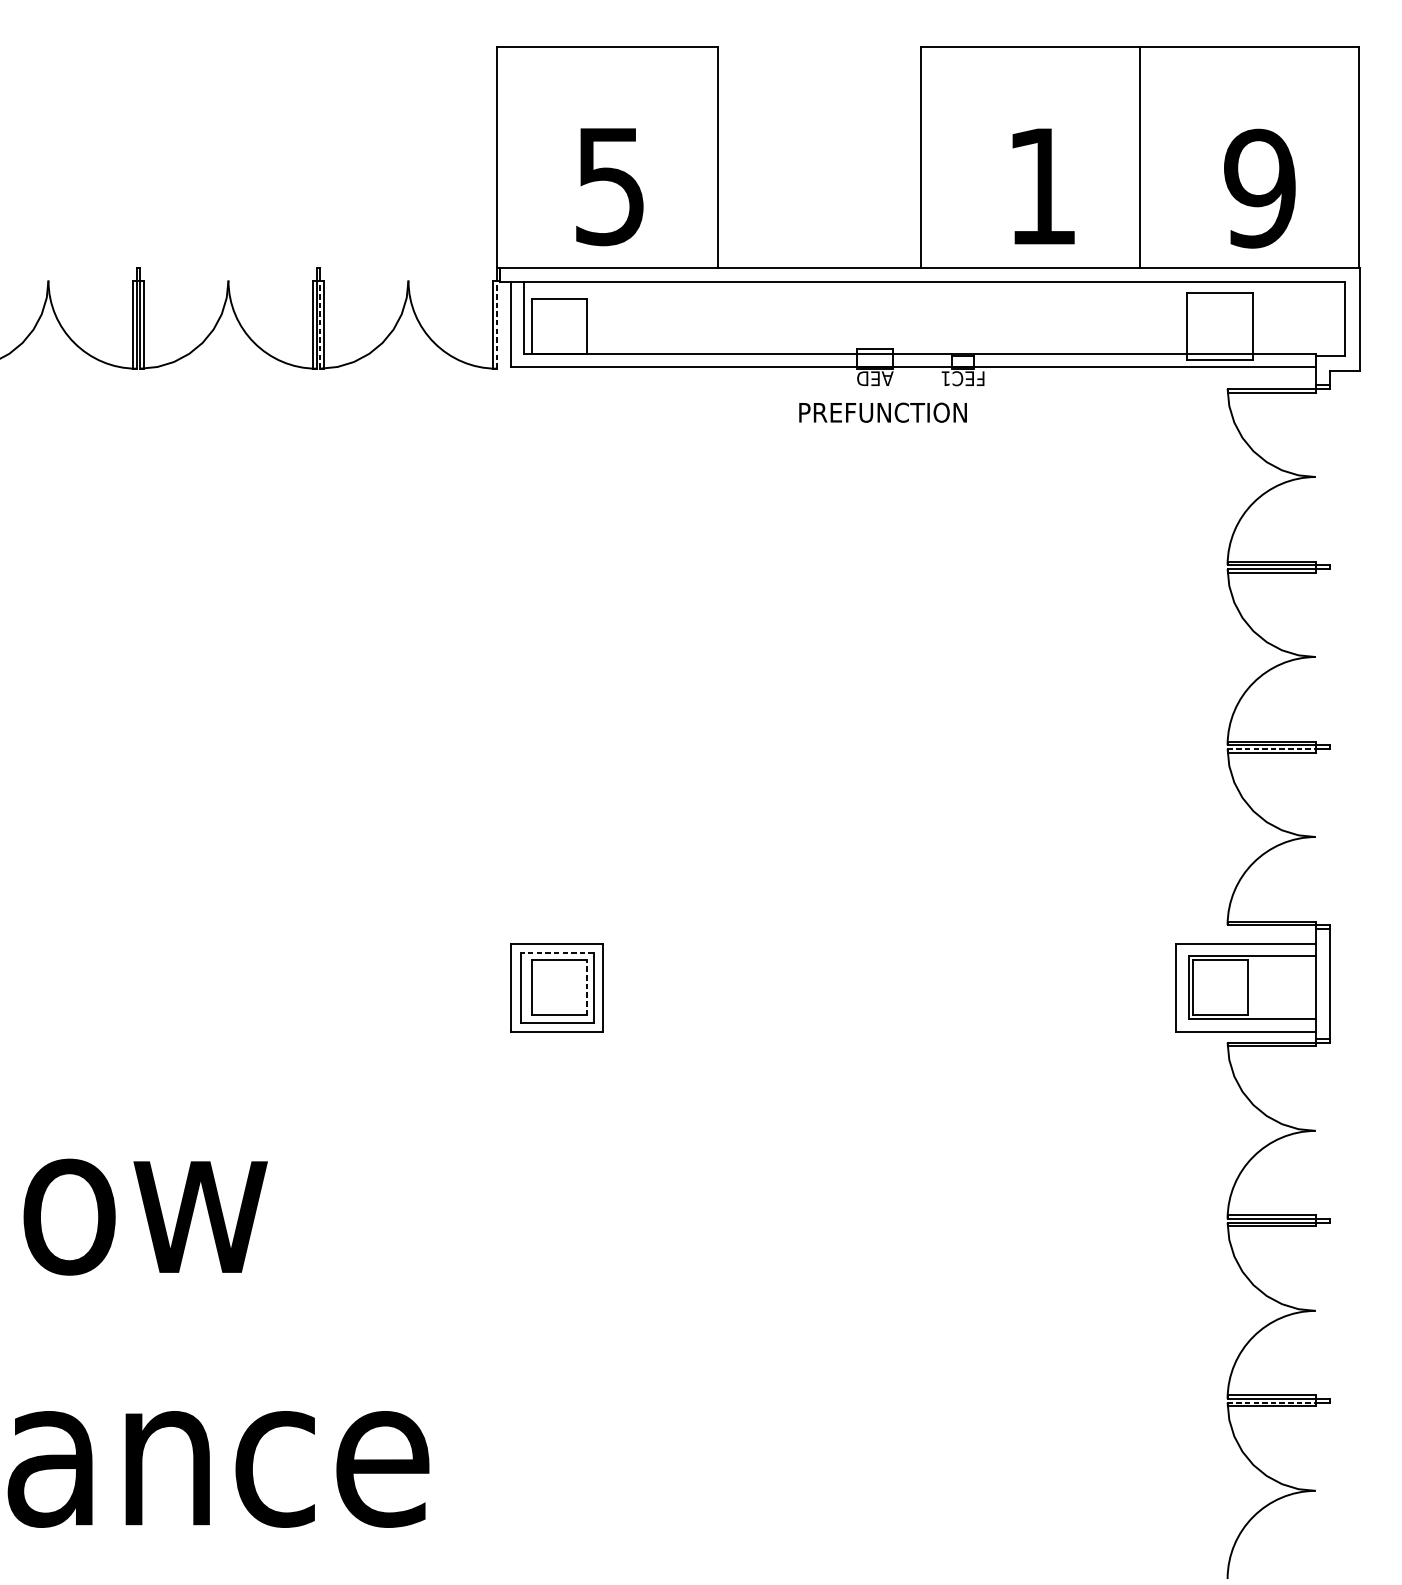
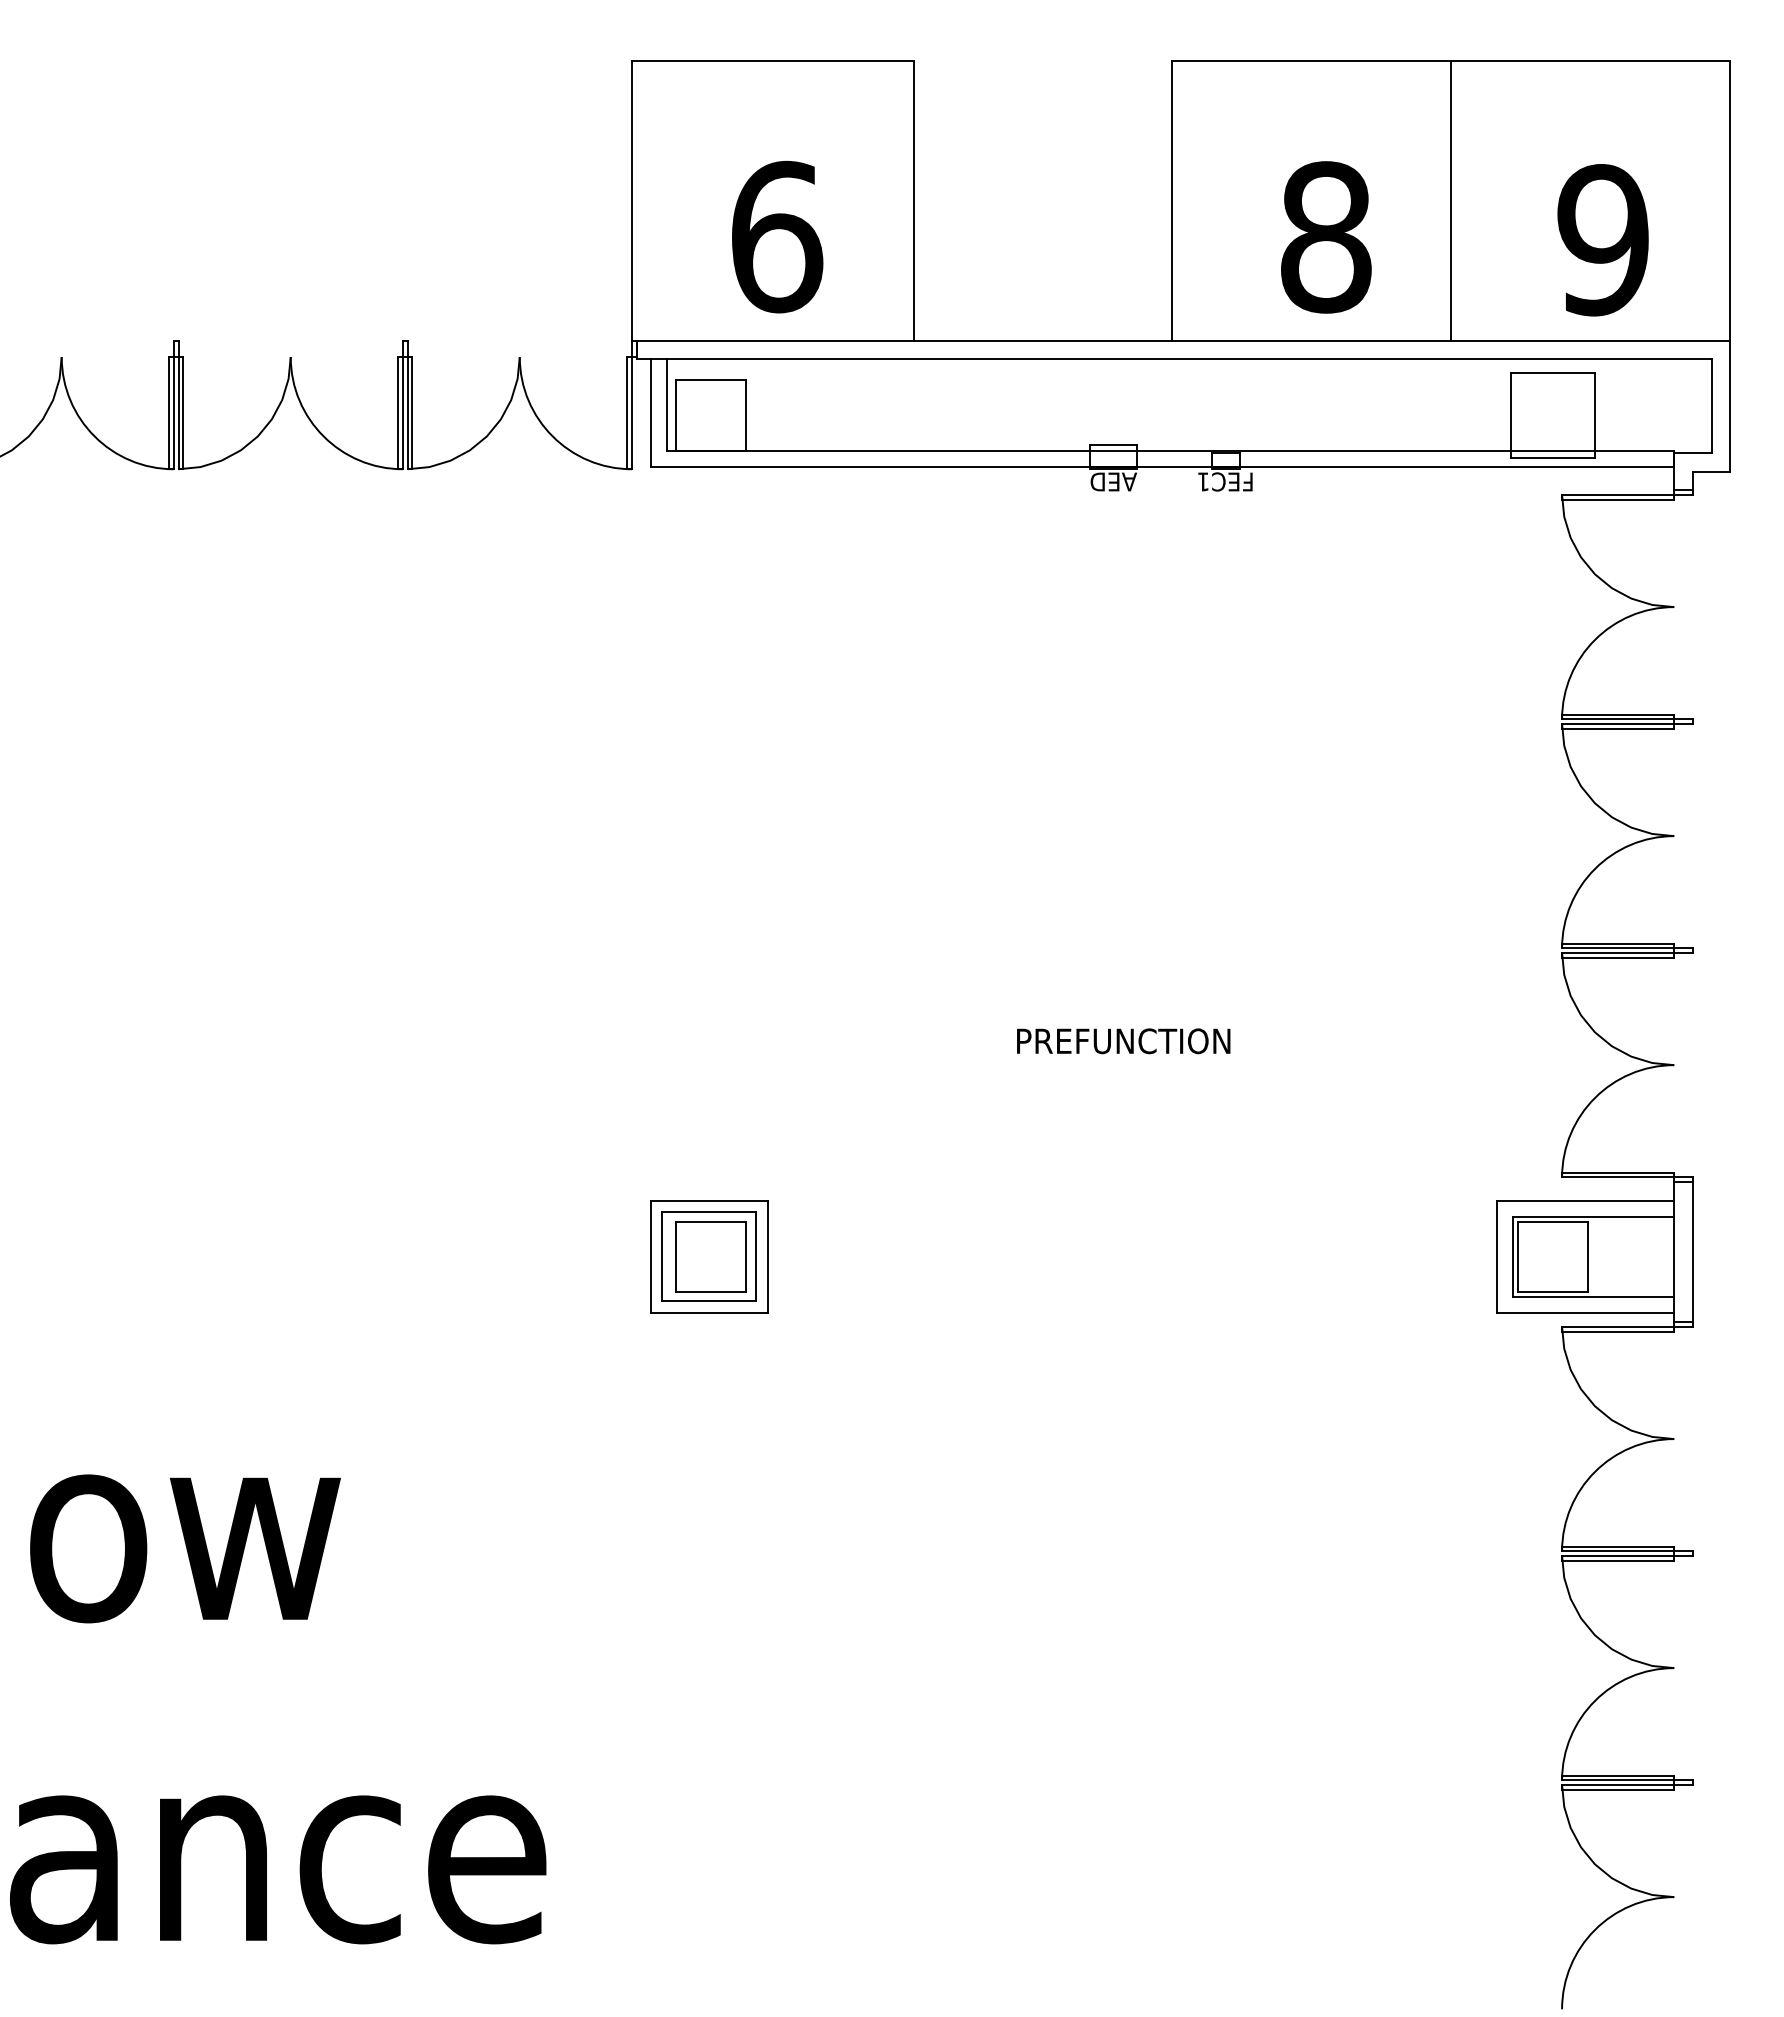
text: (611, 185) -> (777, 236), 5 -> 6
text: (1042, 186) -> (1326, 237), 1 -> 8
line: (320, 324) -> (407, 412), dashed -> solid
line: (496, 324) -> (631, 412), dashed -> solid
text: (882, 412) -> (1123, 1041), moved
line: (1271, 749) -> (1618, 953), dashed -> solid
line: (557, 952) -> (709, 1212), dashed -> solid
line: (586, 987) -> (746, 1256), dashed -> solid
line: (1271, 1402) -> (1618, 1784), dashed -> solid

